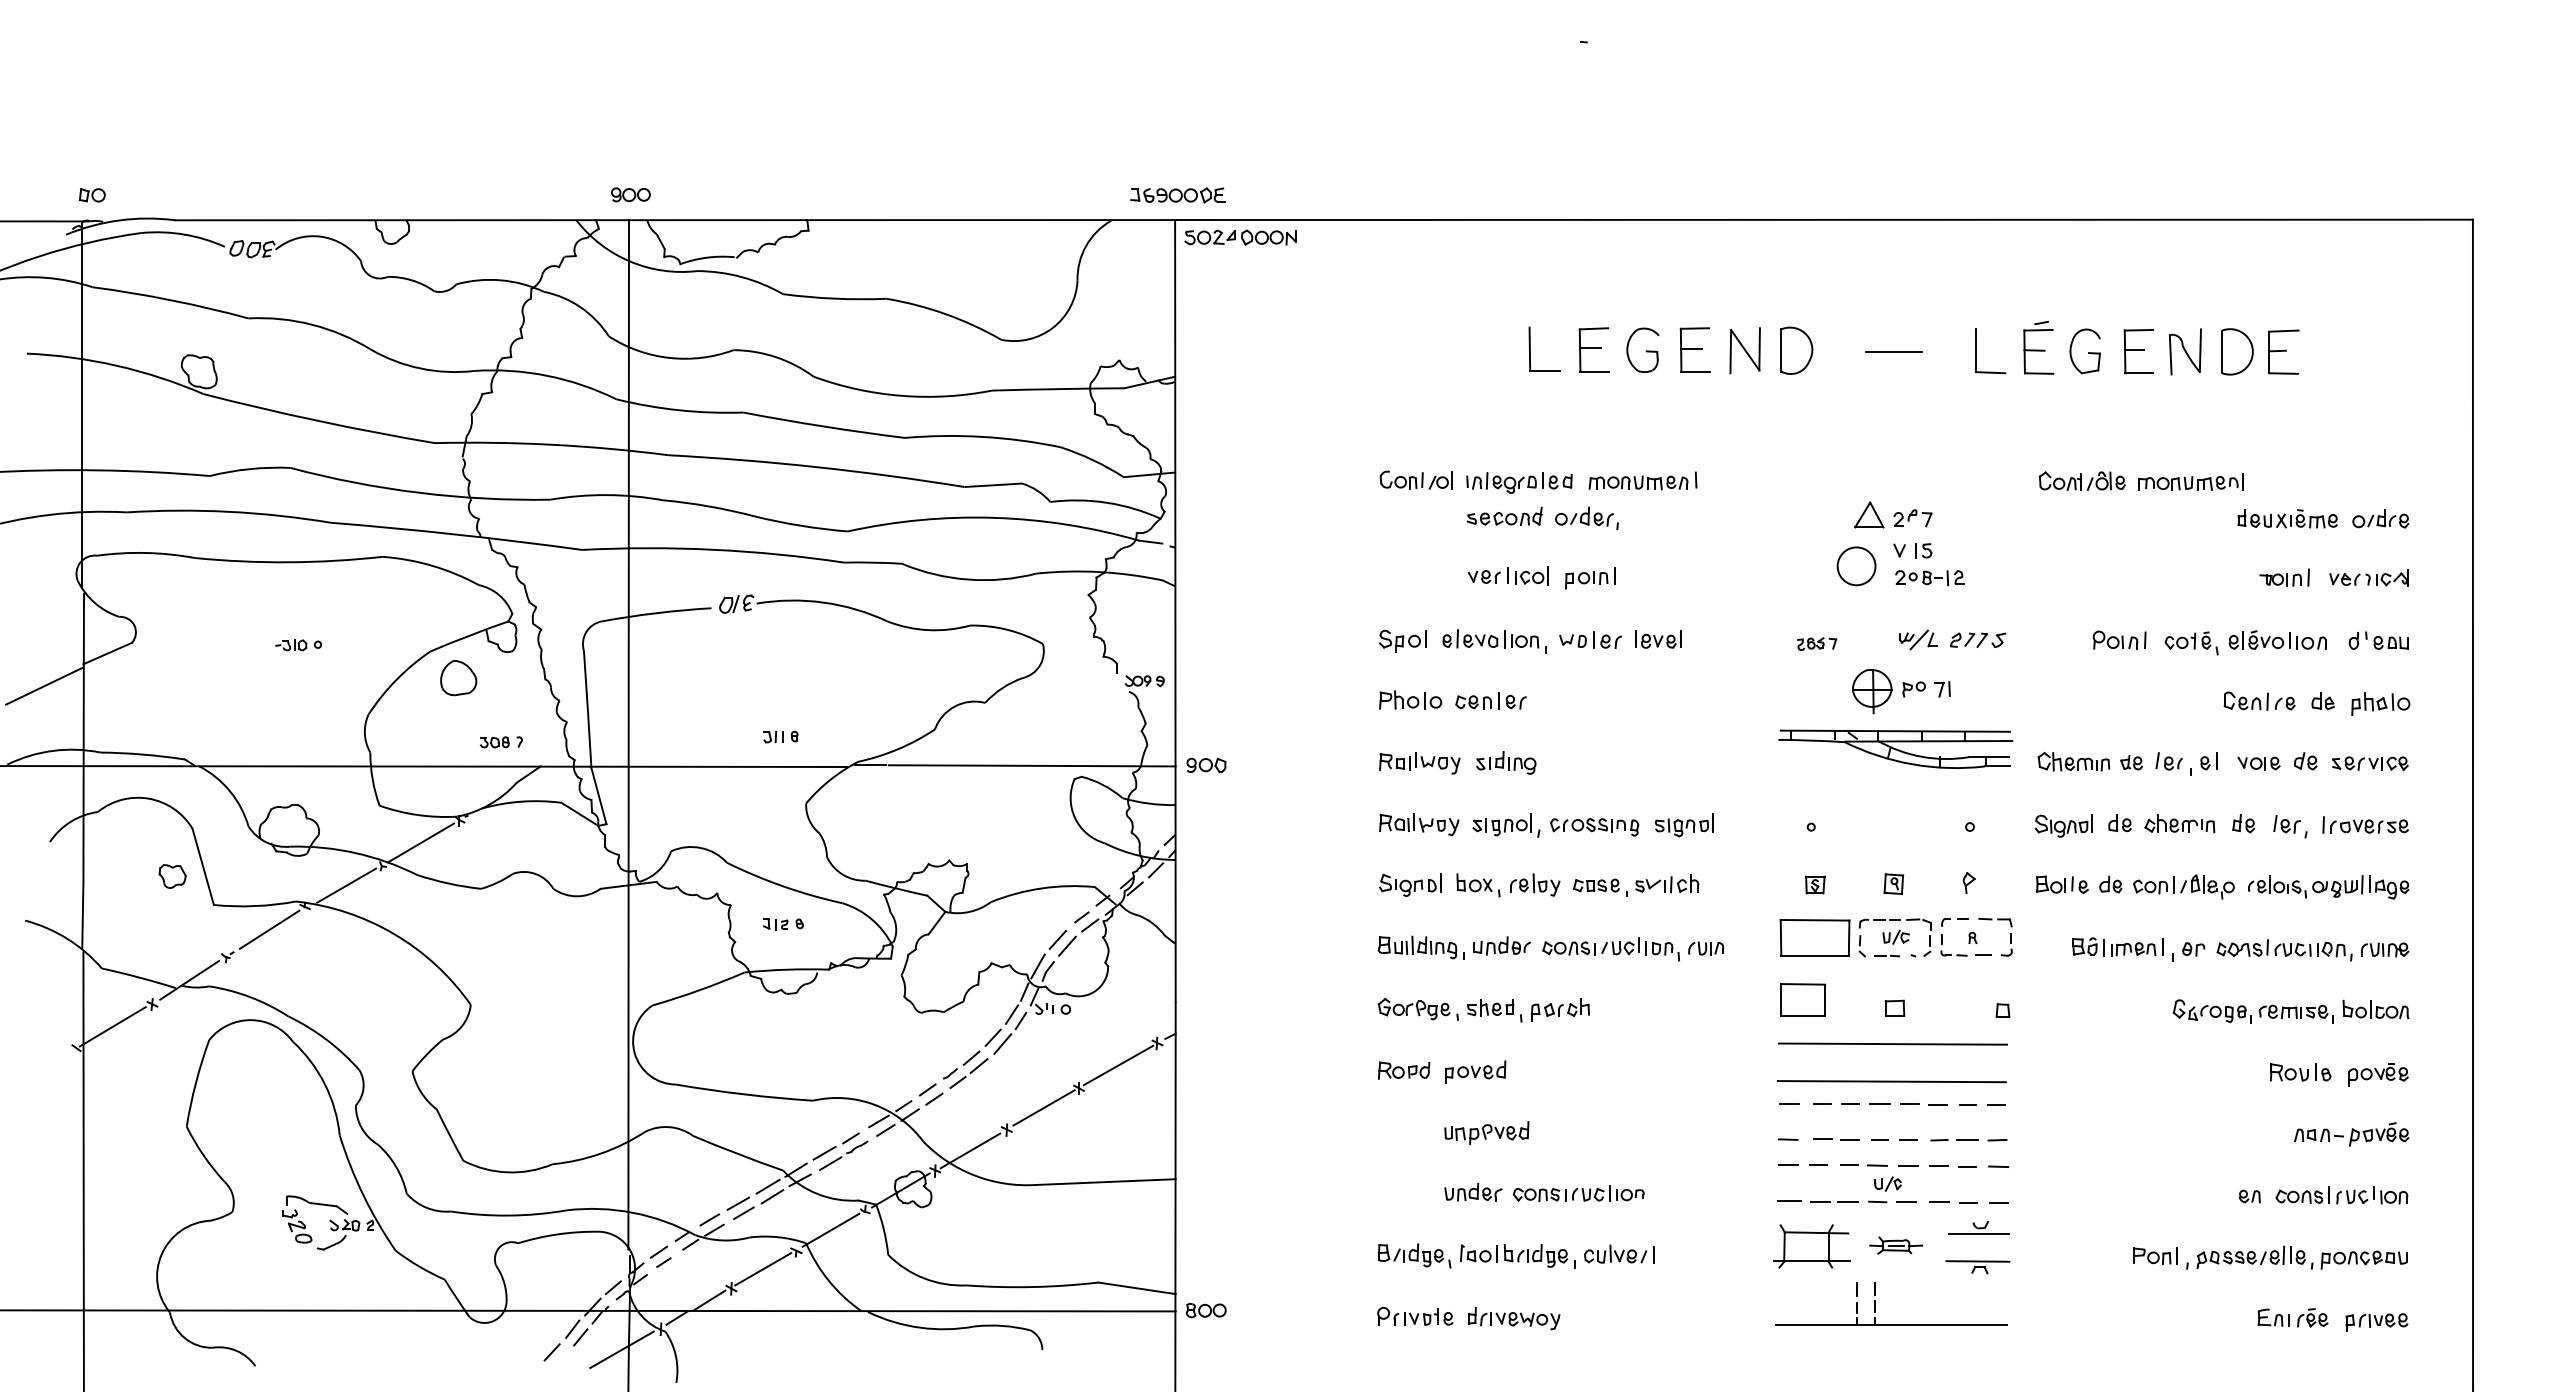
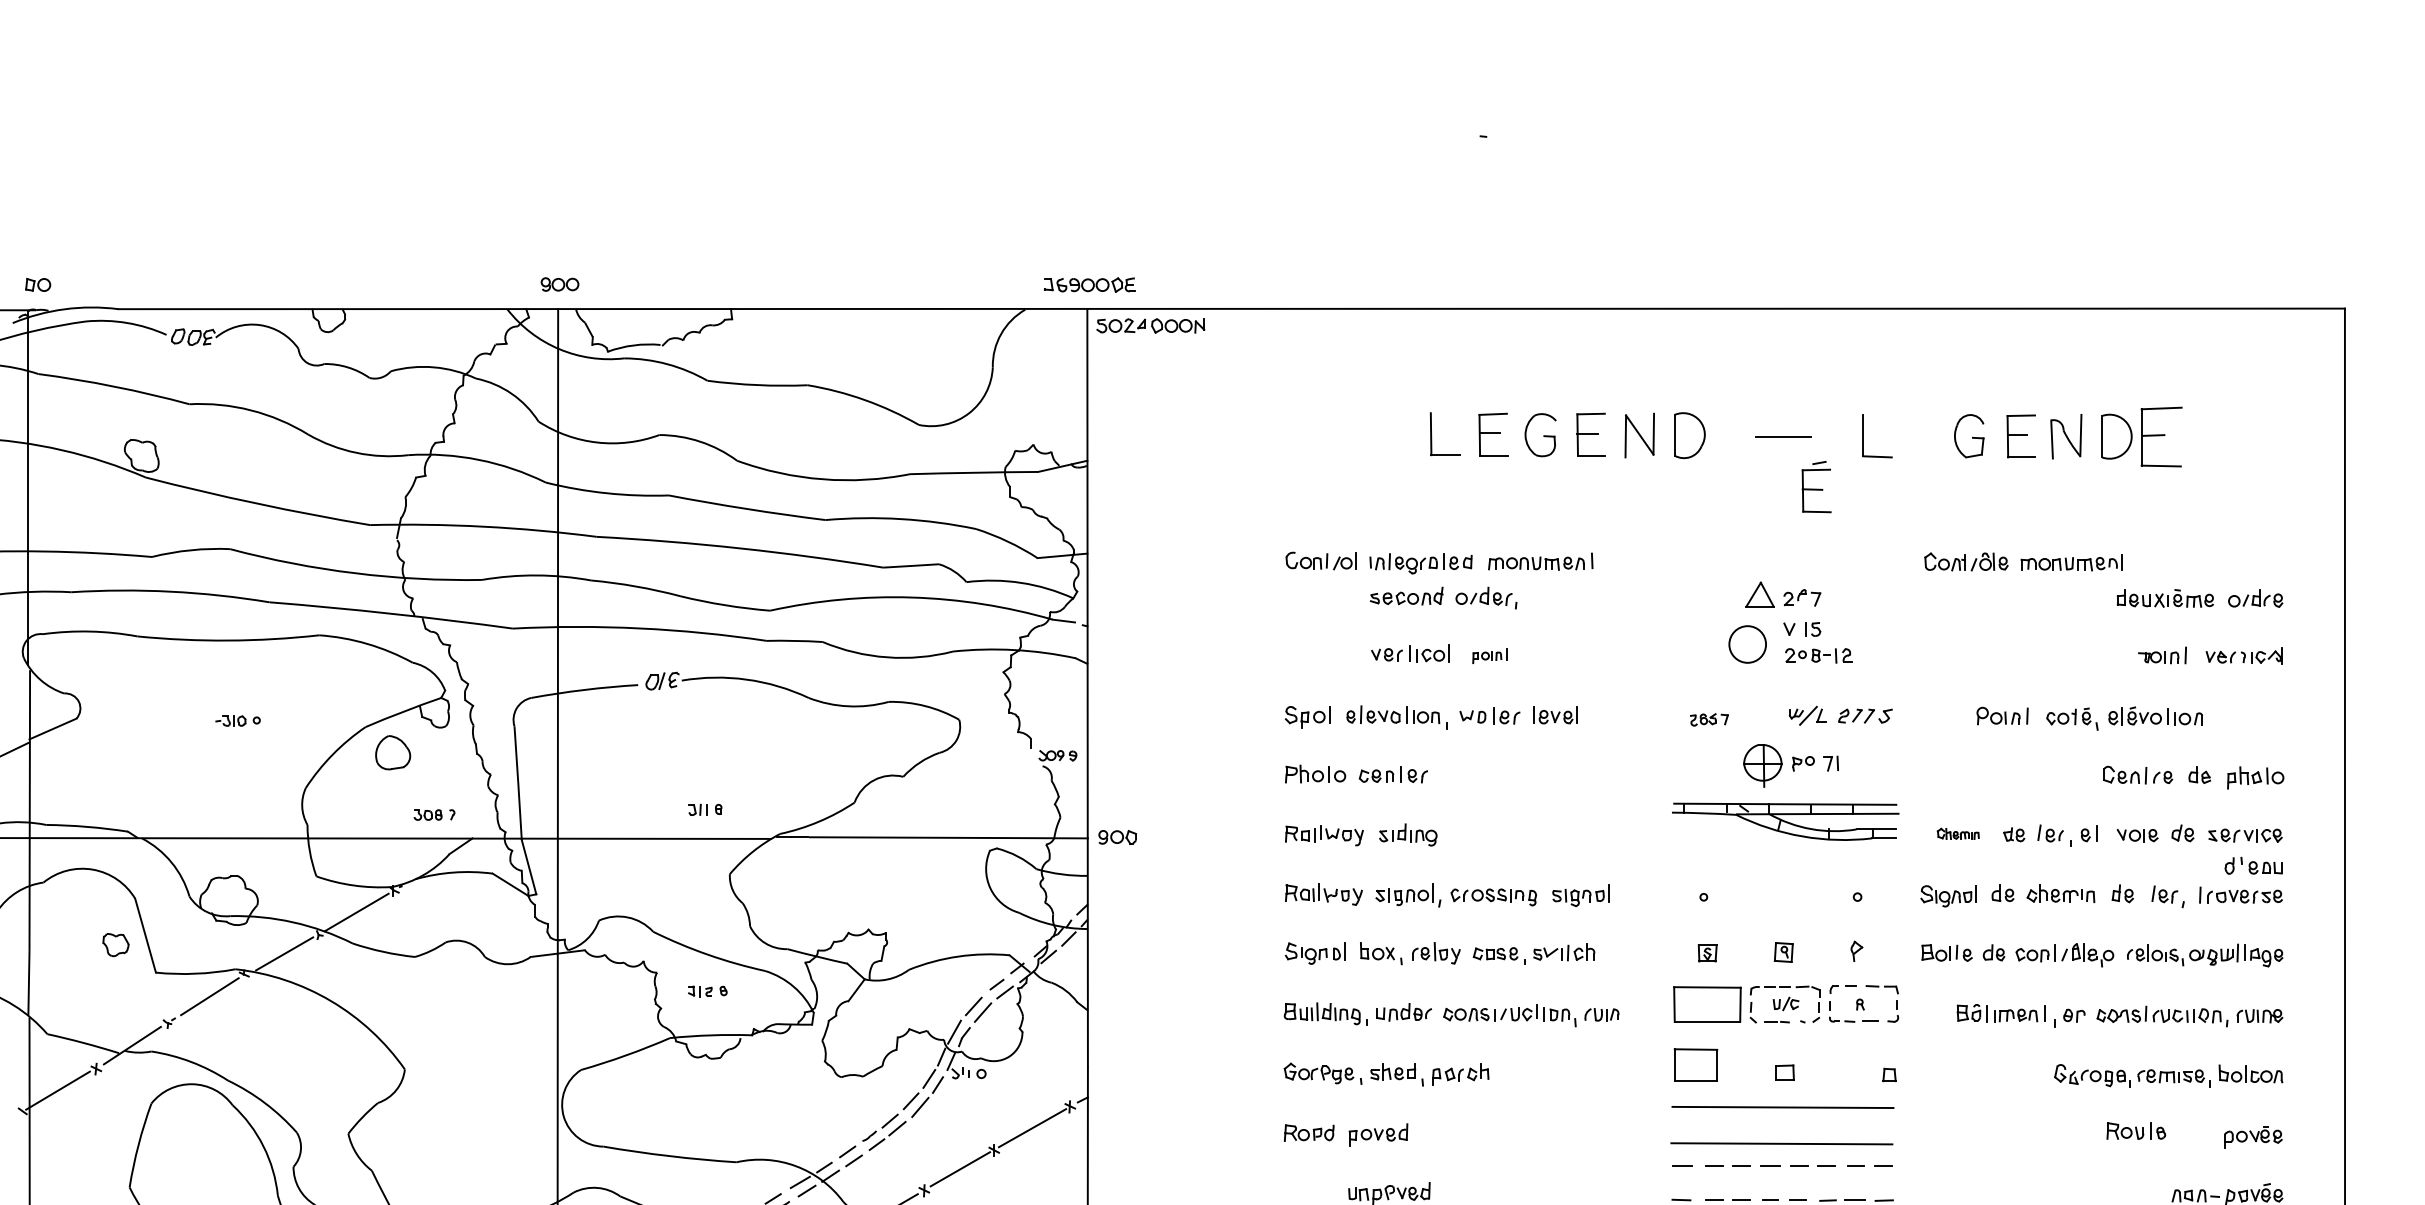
part: (2038, 347) -> (1816, 486), moved
part: (2283, 351) -> (2161, 436), size x1.4
part: (1590, 578) -> (1489, 656), size x0.7
part: (2378, 640) -> (2253, 865), moved
part: (2073, 761) -> (1957, 833), size x0.6
part: (2300, 1072) -> (2136, 1131), moved

